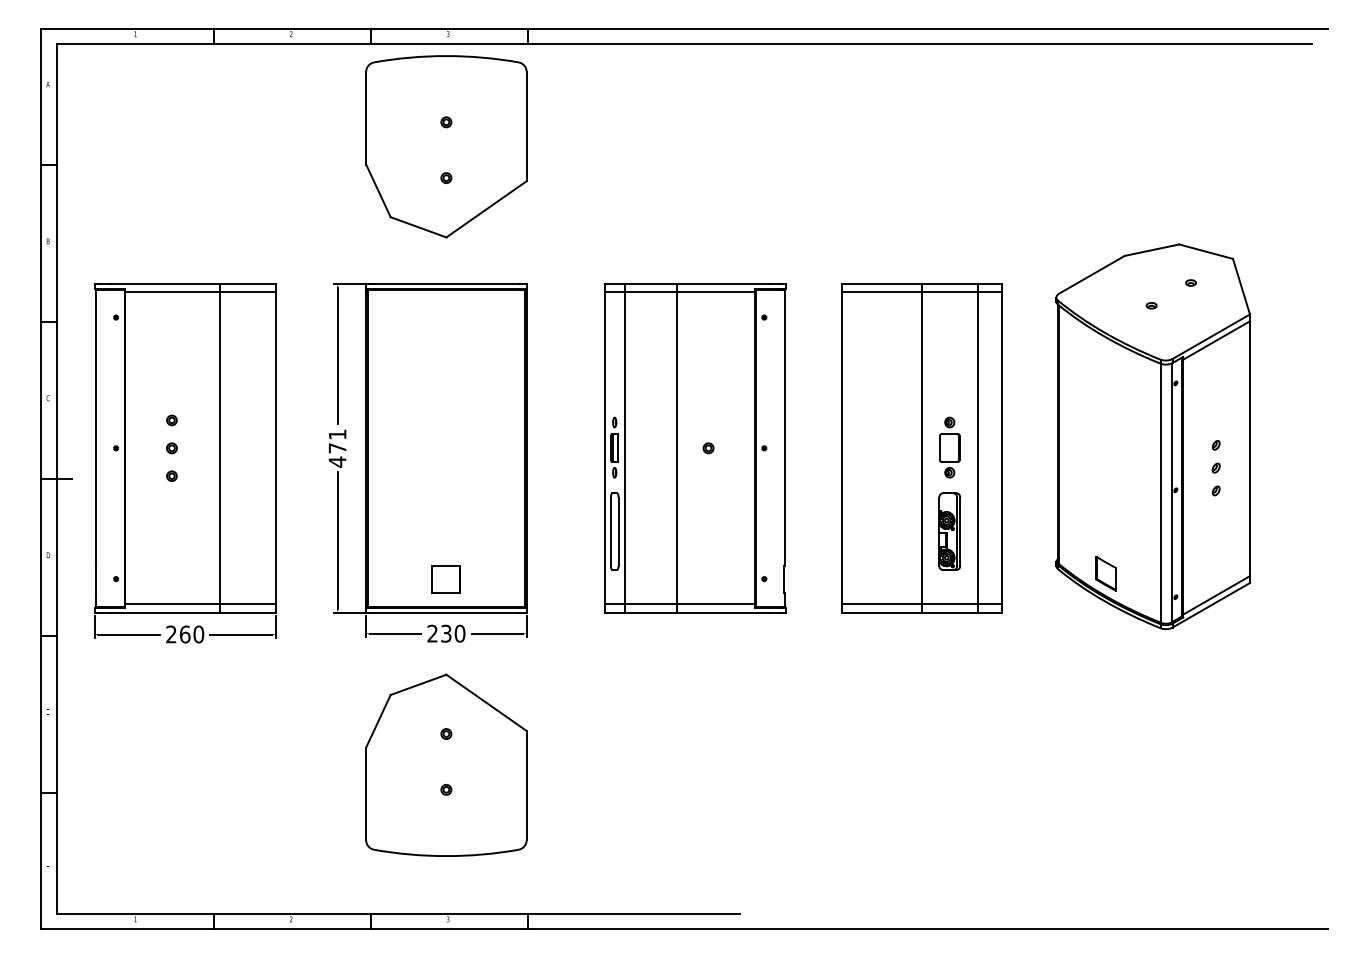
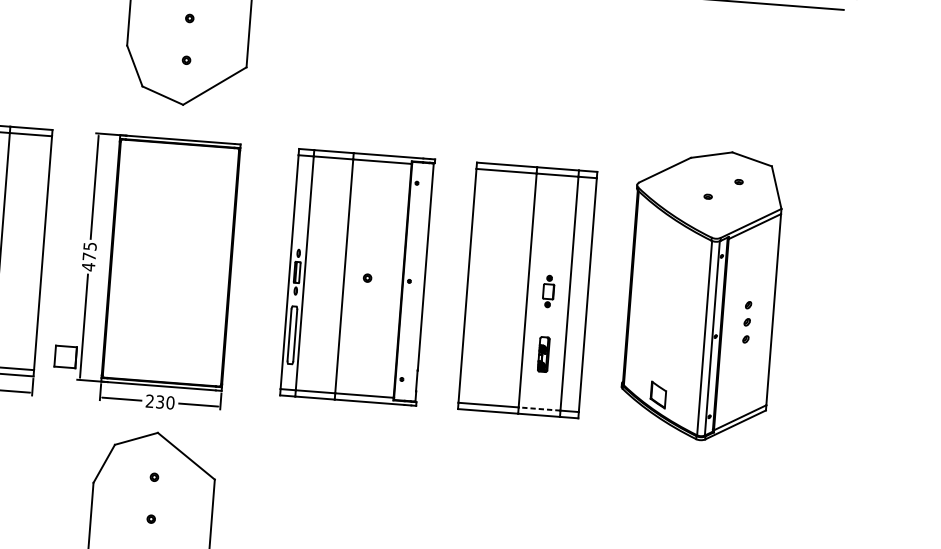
text: (337, 434) -> (90, 246), 471 -> 475
part: (949, 447) -> (548, 291), size x0.7
part: (949, 531) -> (543, 354), size x0.6
part: (445, 579) -> (64, 356), moved
line: (949, 604) -> (539, 409), solid -> dashed

